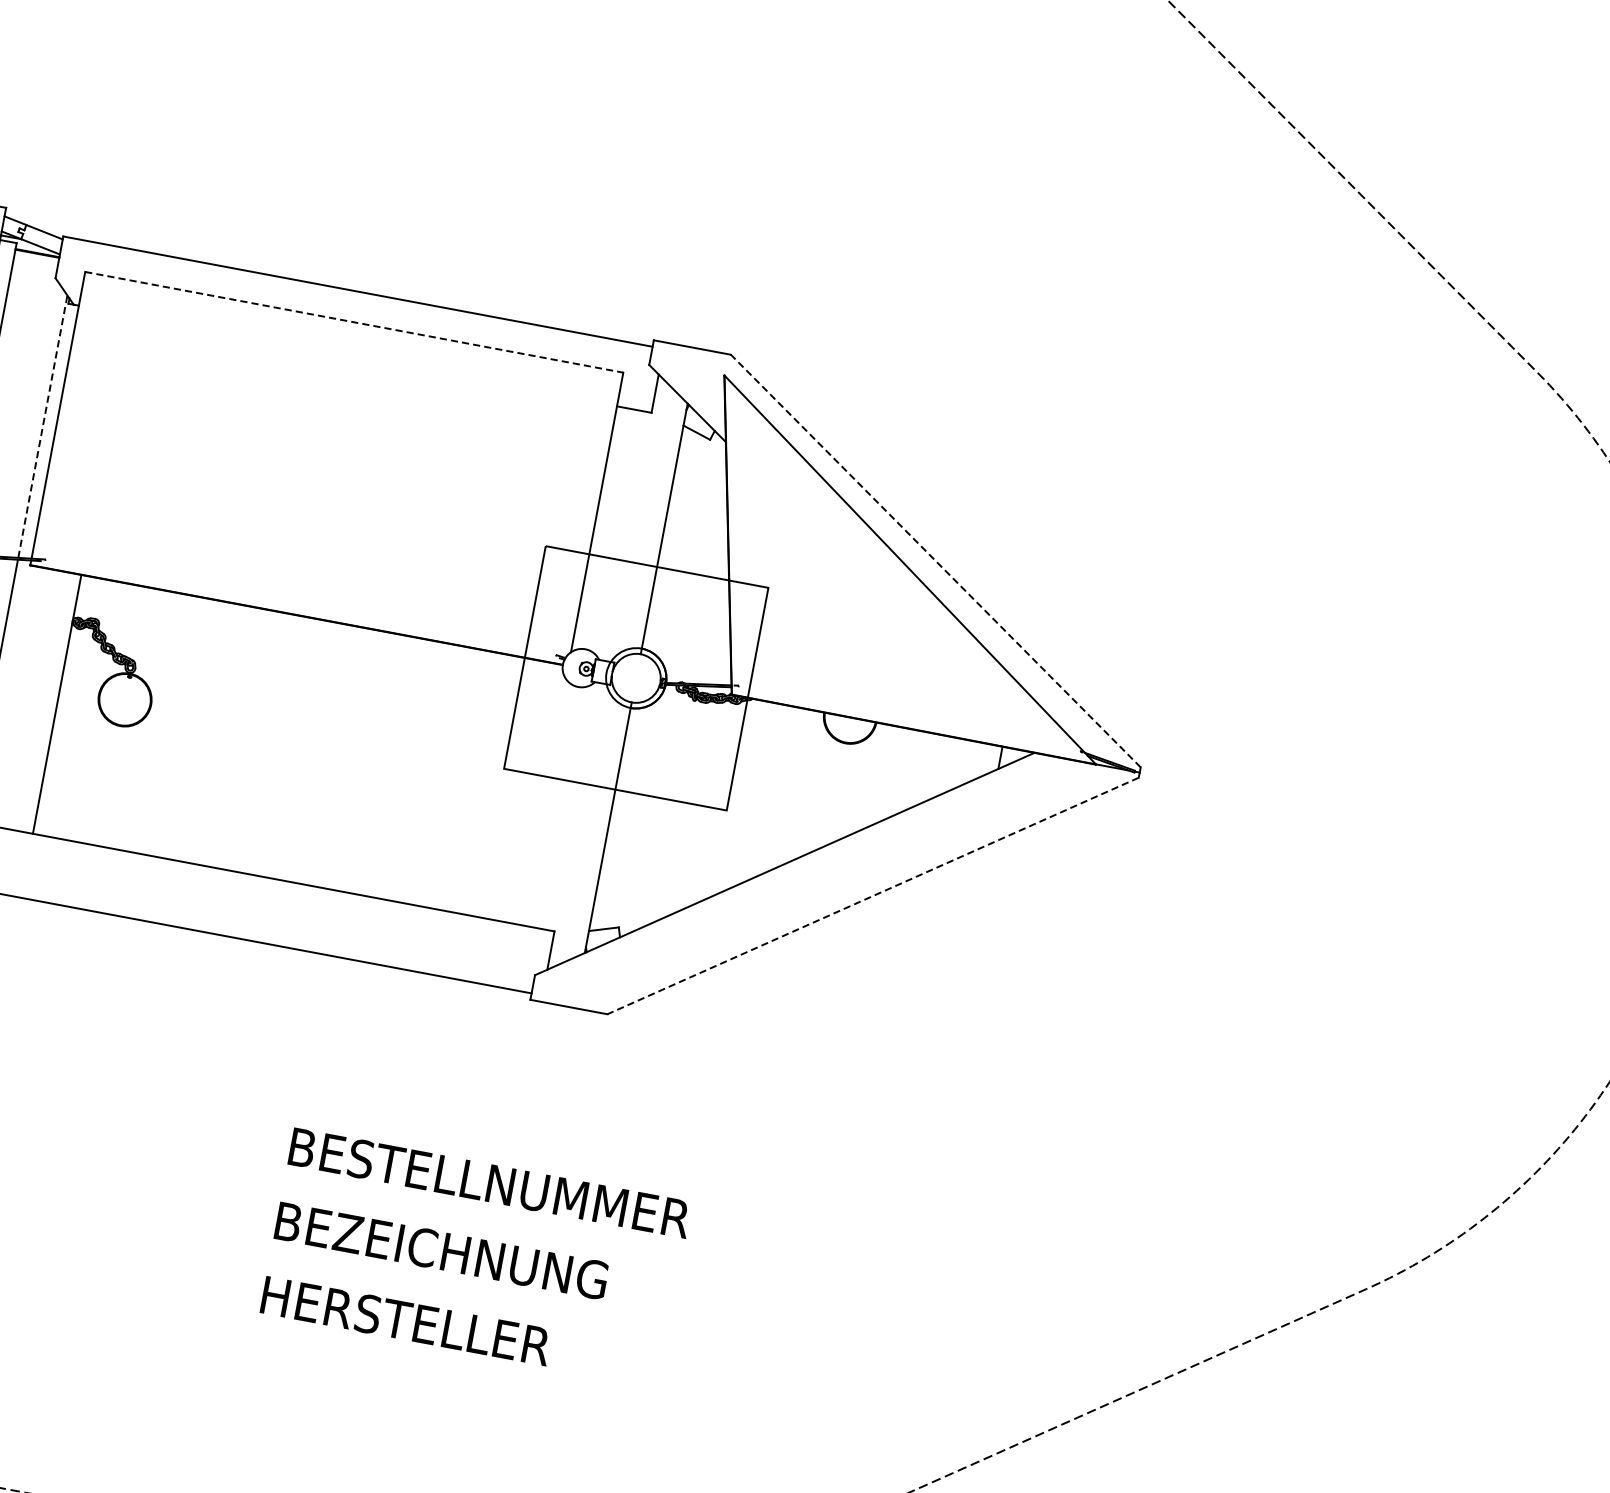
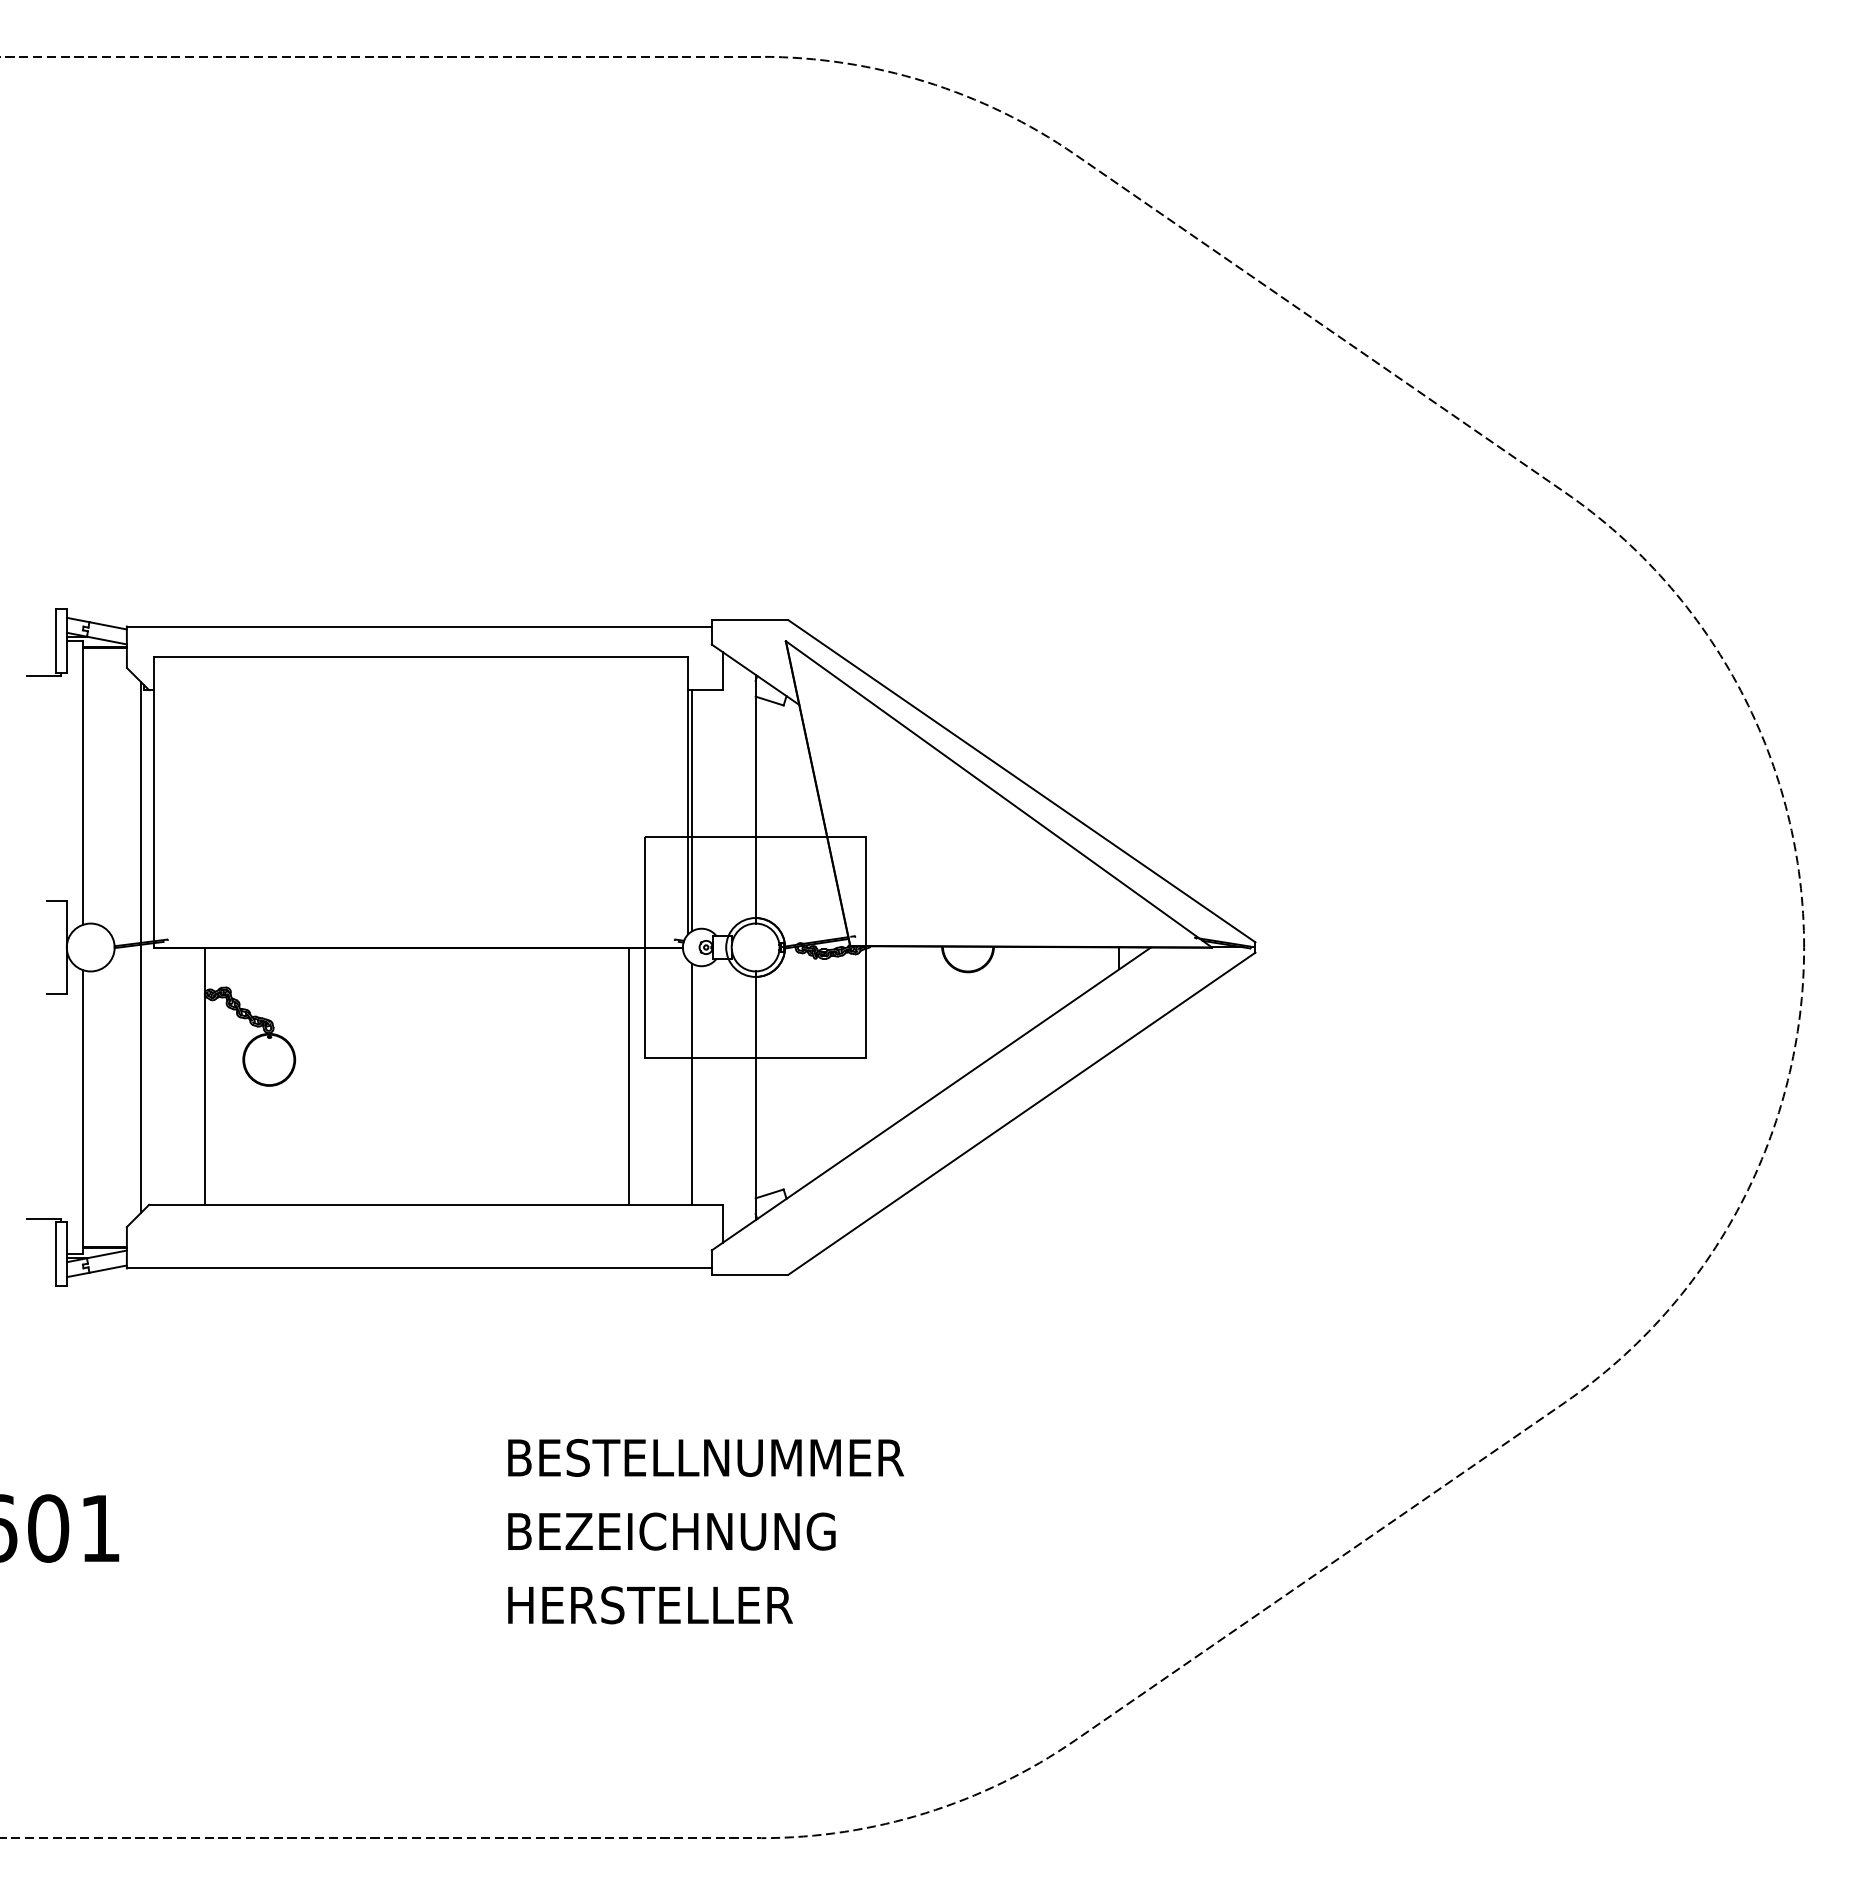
line: (354, 322) -> (421, 656), dashed -> solid
line: (42, 426) -> (141, 812), dashed -> solid
line: (598, 528) -> (692, 810), added
line: (935, 561) -> (1021, 781), dashed -> solid
line: (484, 783) -> (628, 1075), added
line: (546, 803) -> (692, 1083), added
line: (872, 895) -> (1021, 1113), dashed -> solid

